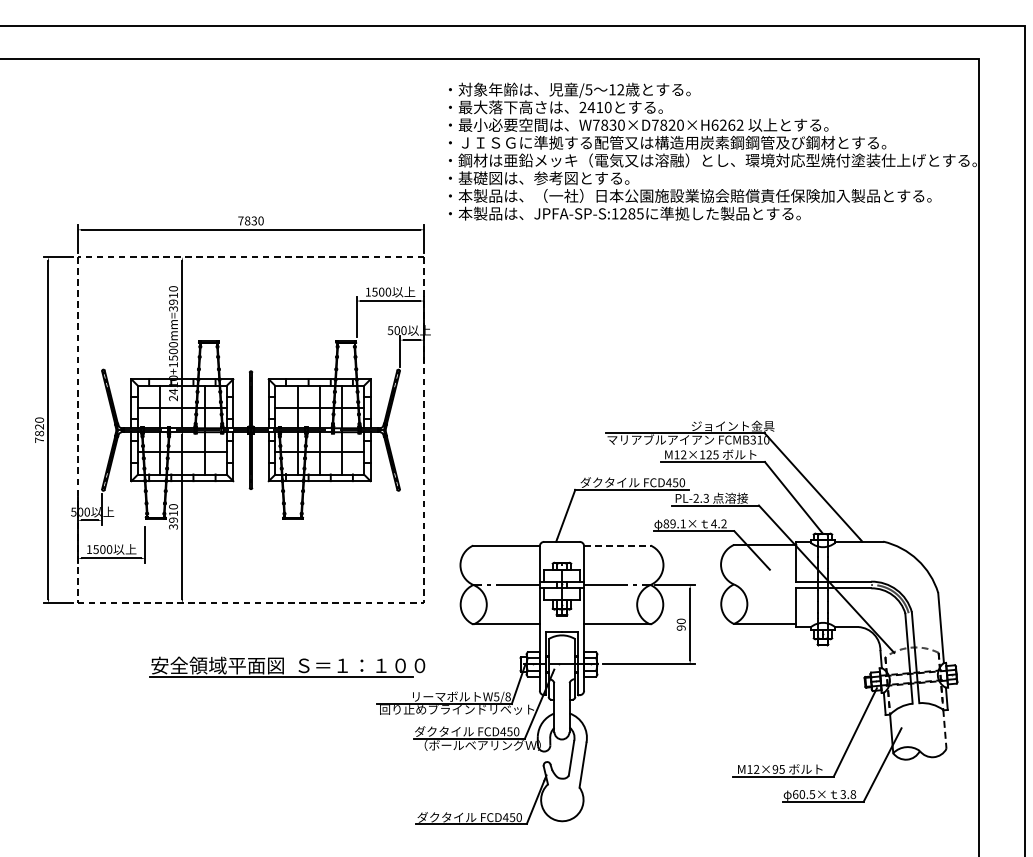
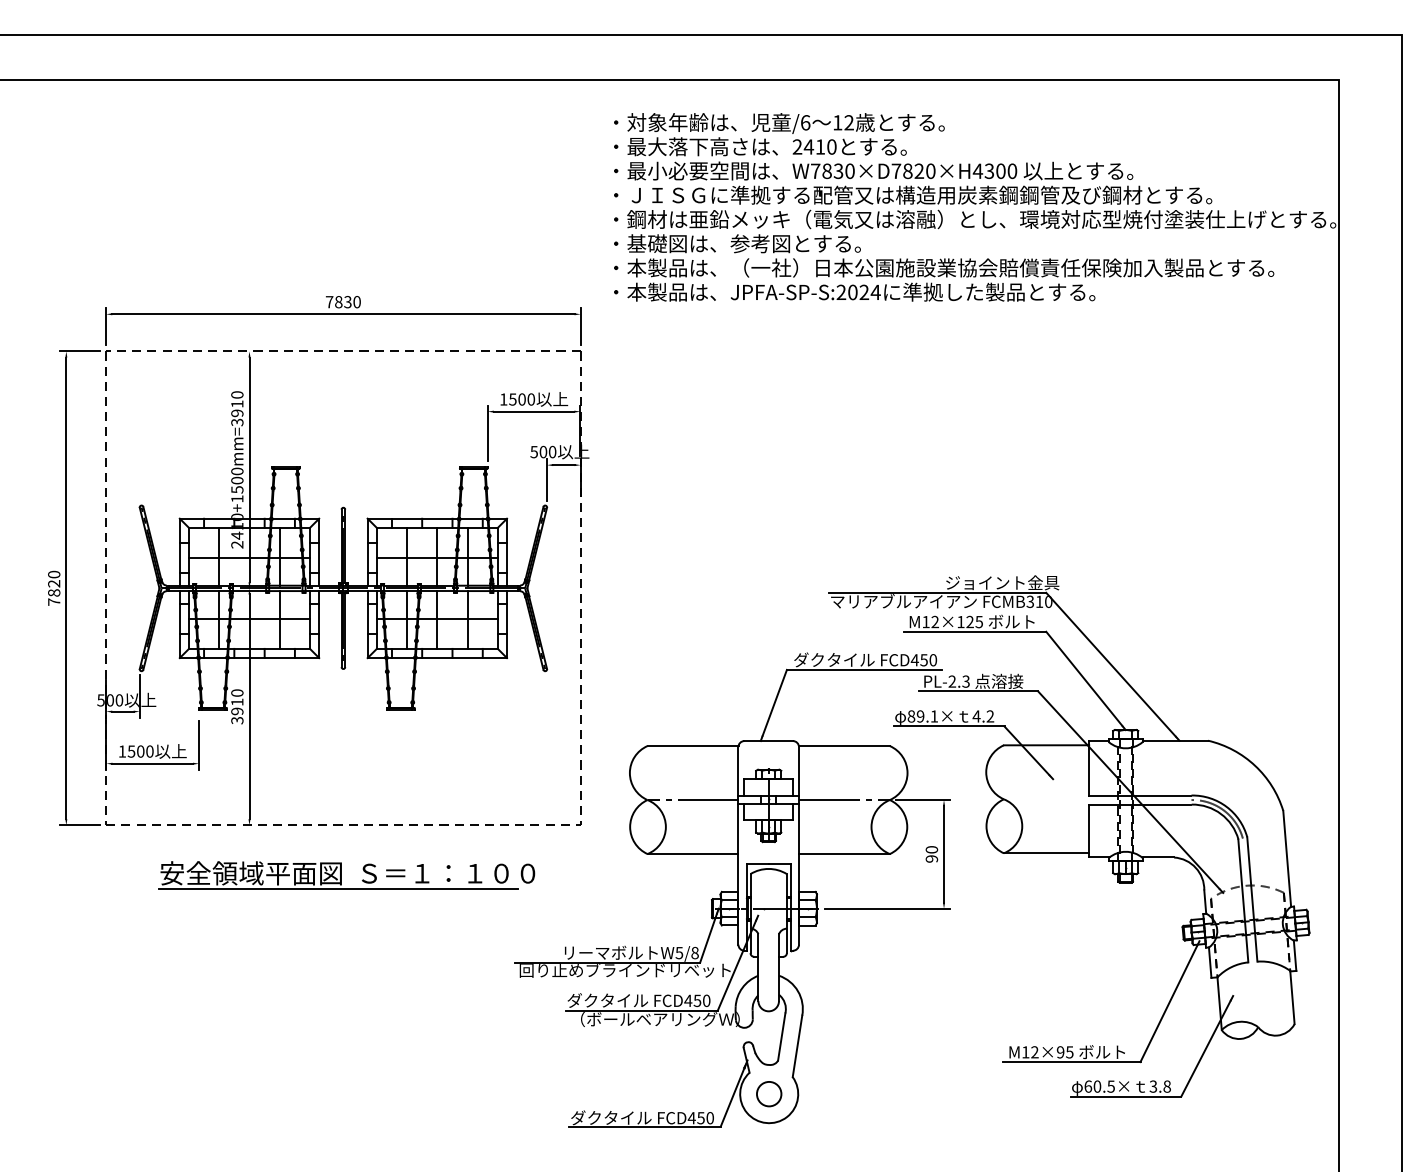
text: (588, 89) -> (804, 122), /5 -> /6
text: (727, 124) -> (995, 170), W7830×D7820×H6262 -> W7830×D7820×H4300
text: (627, 213) -> (858, 291), JPFA-SP-S:1285 -> JPFA-SP-S:2024
line: (617, 545) -> (844, 746), dashed -> solid
part: (287, 666) -> (346, 874), moved
line: (944, 729) -> (1291, 997), dashed -> solid
circle: (562, 799) -> (769, 1093), added

